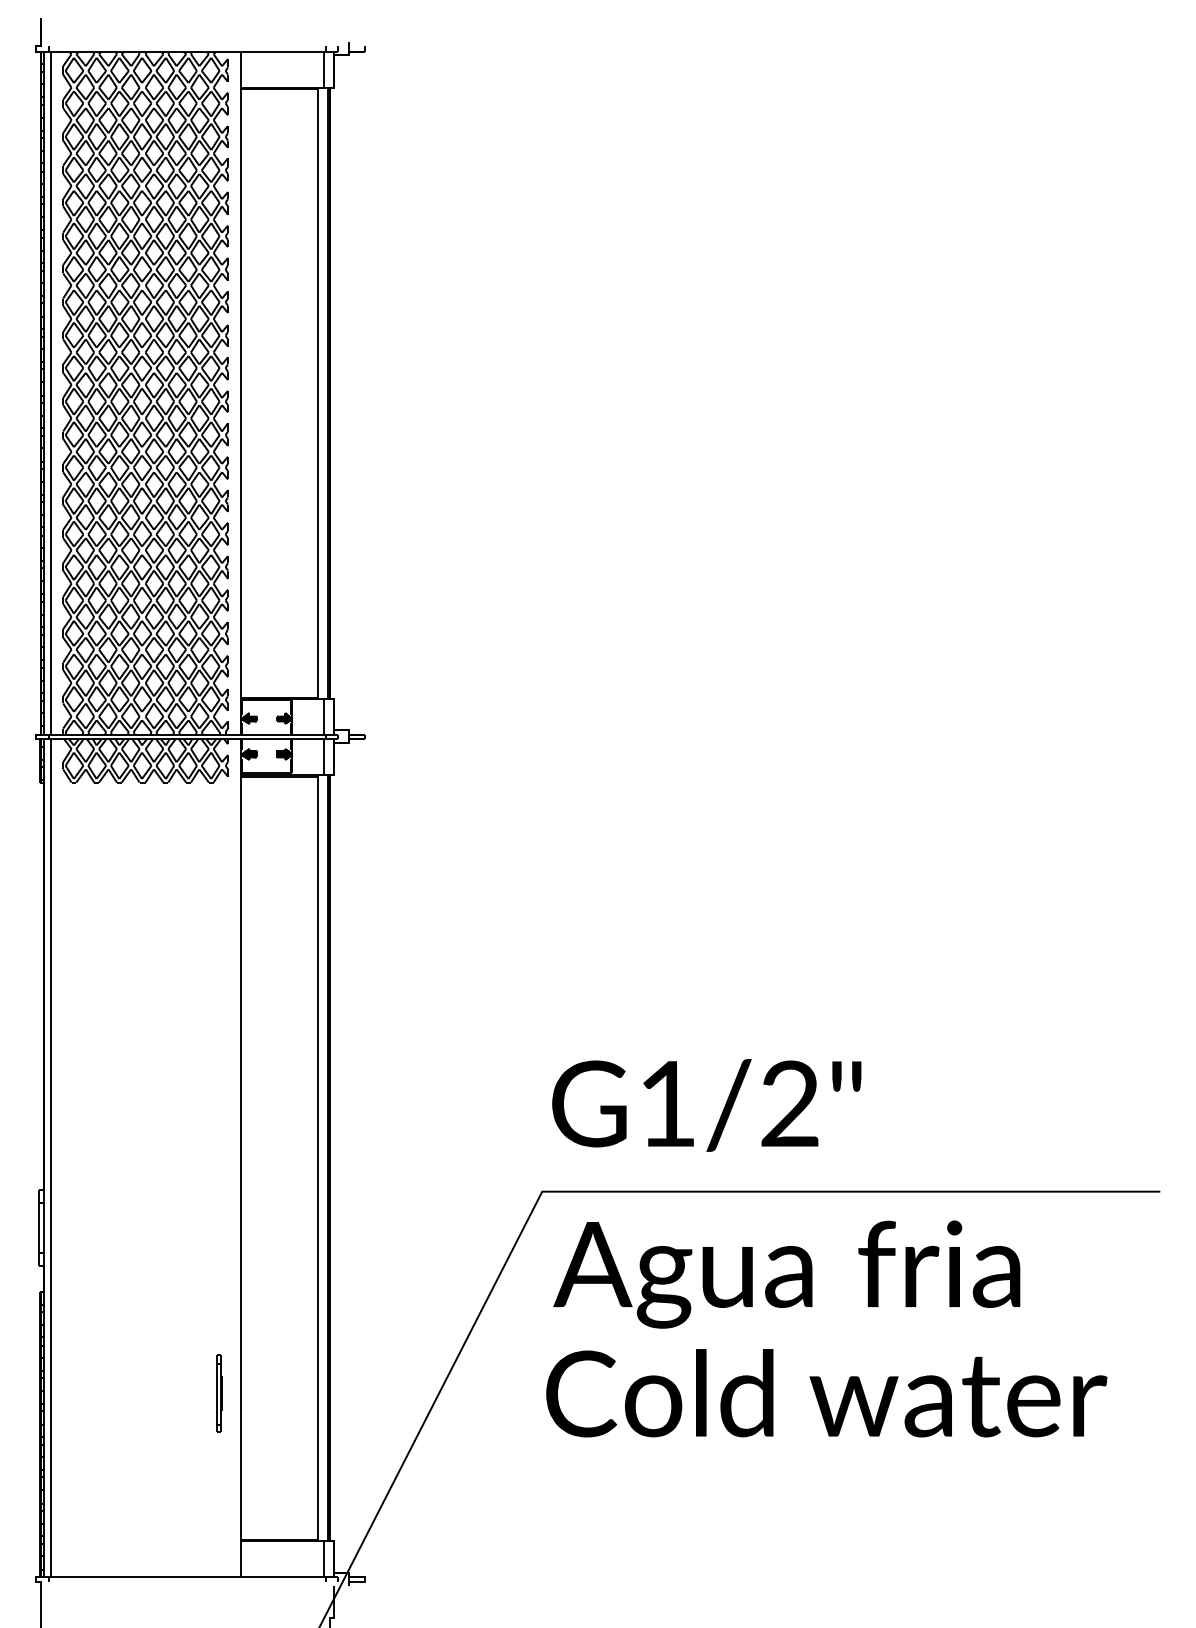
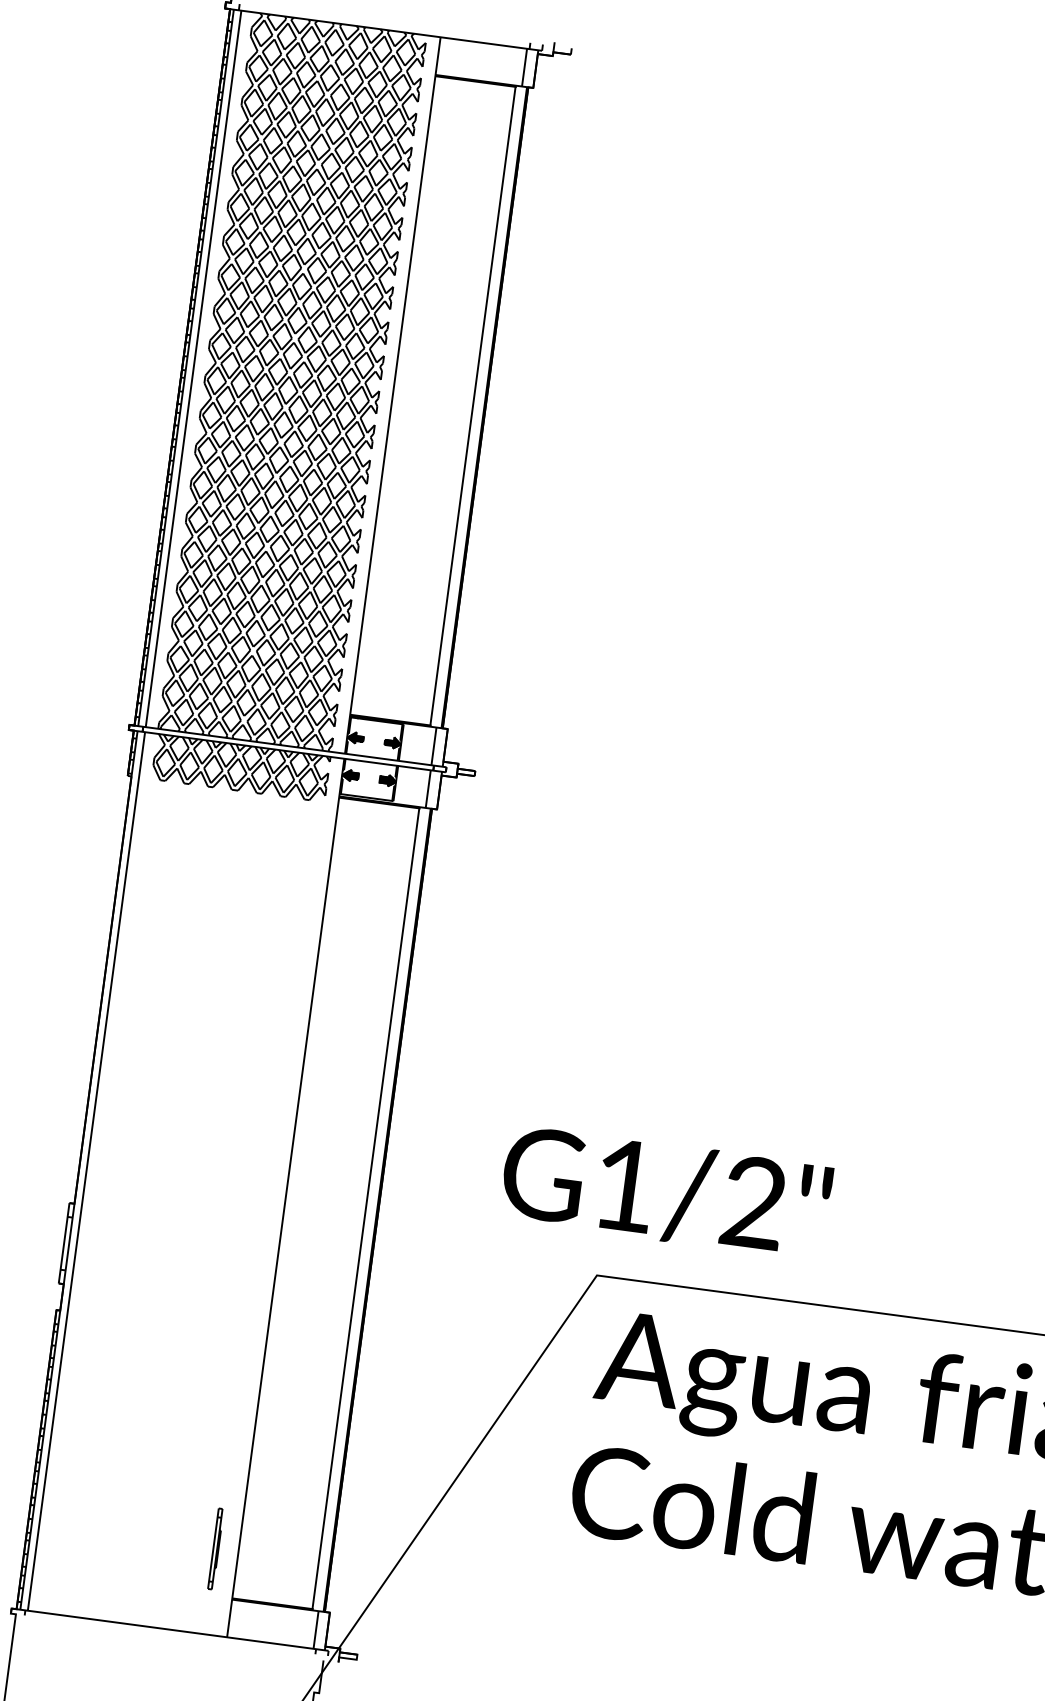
text: (706, 1105) -> (665, 1192), moved
part: (219, 1393) -> (215, 1549), moved

